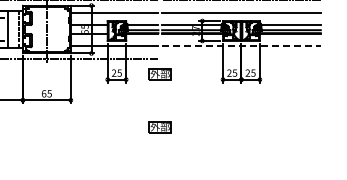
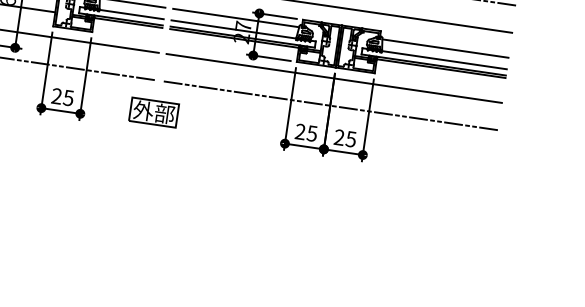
line: (241, 46) -> (334, 79), dashed -> solid
line: (241, 59) -> (330, 106), added
part: (159, 127) -> (135, 225), removed

